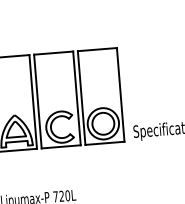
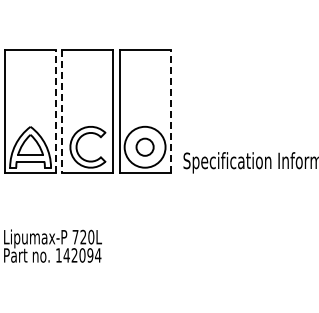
line: (120, 94) -> (170, 110), solid -> dashed
line: (33, 101) -> (56, 110), solid -> dashed
line: (38, 101) -> (62, 111), solid -> dashed
circle: (102, 123) -> (144, 146), size x0.6

